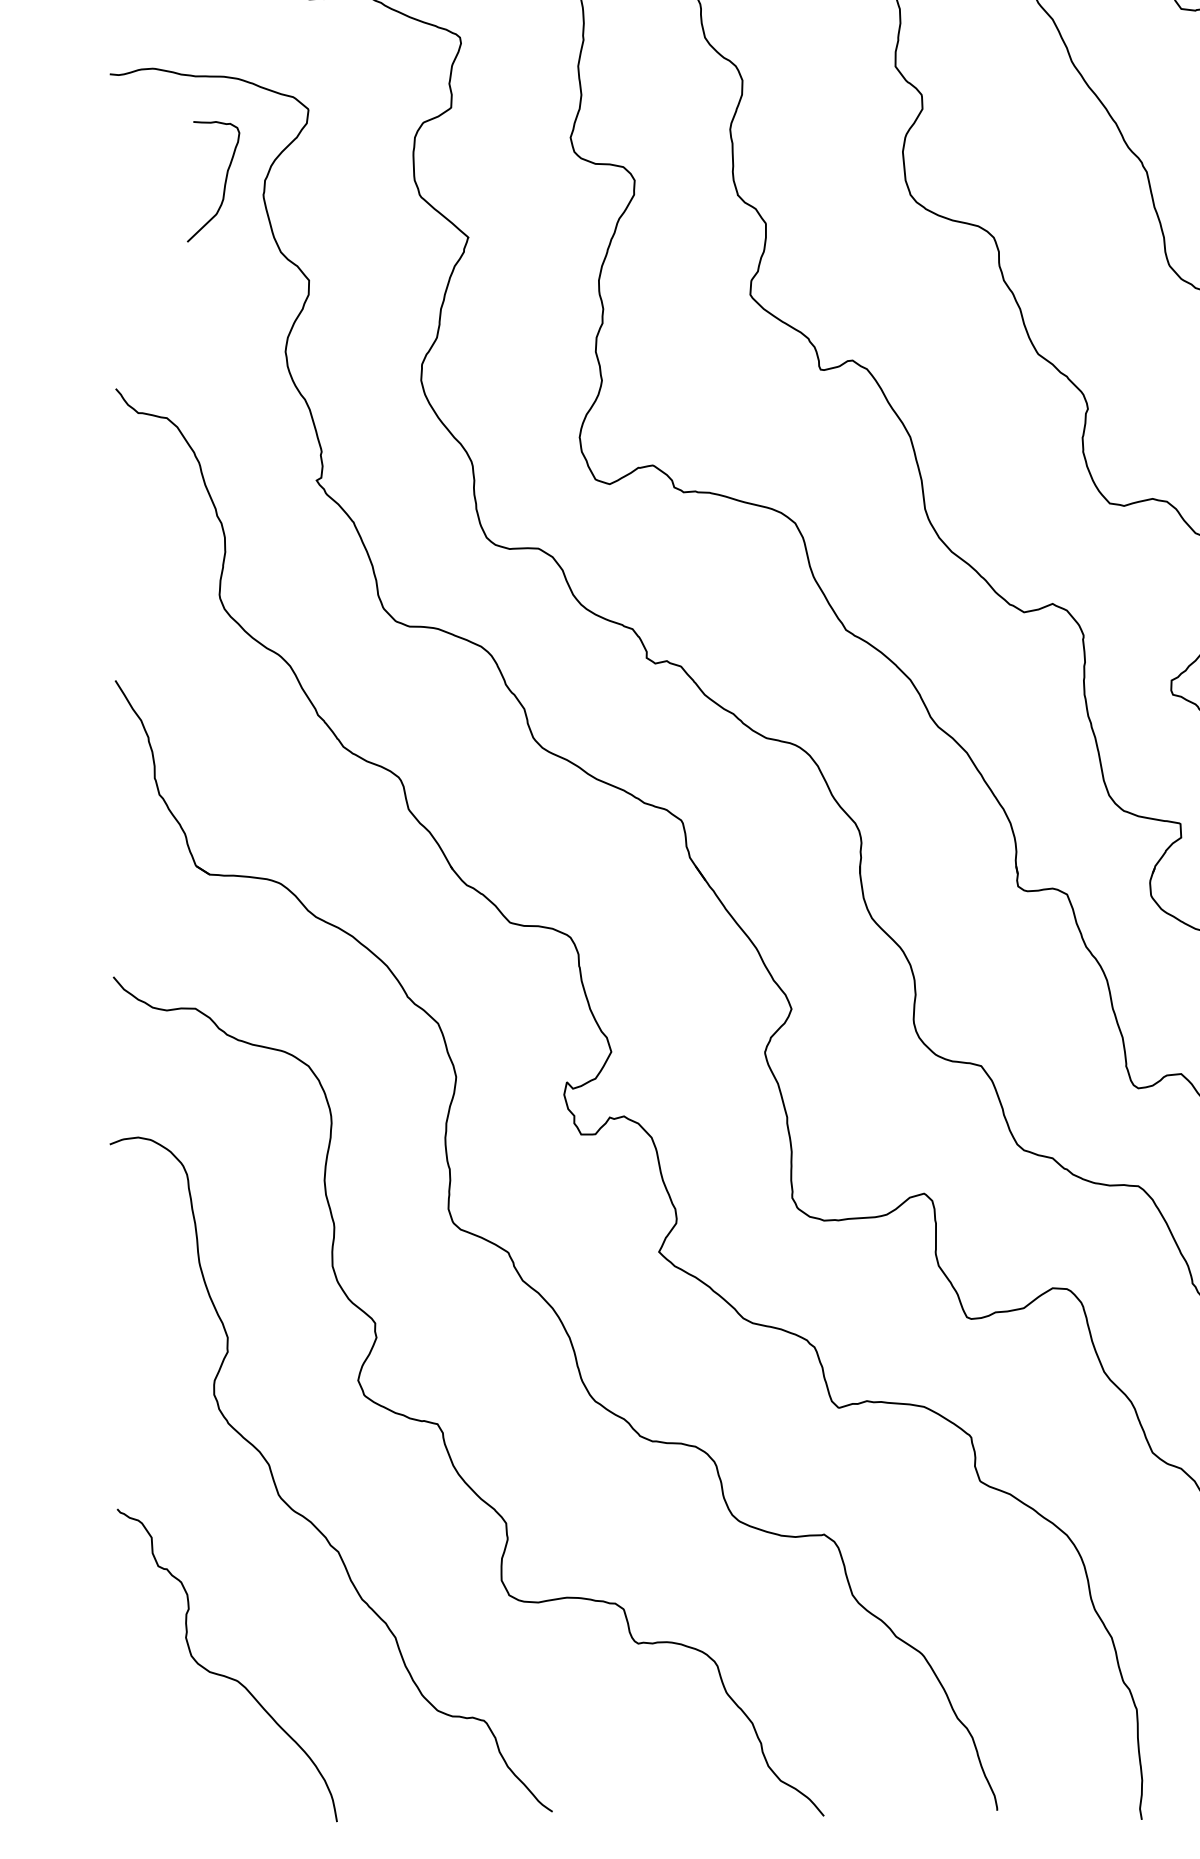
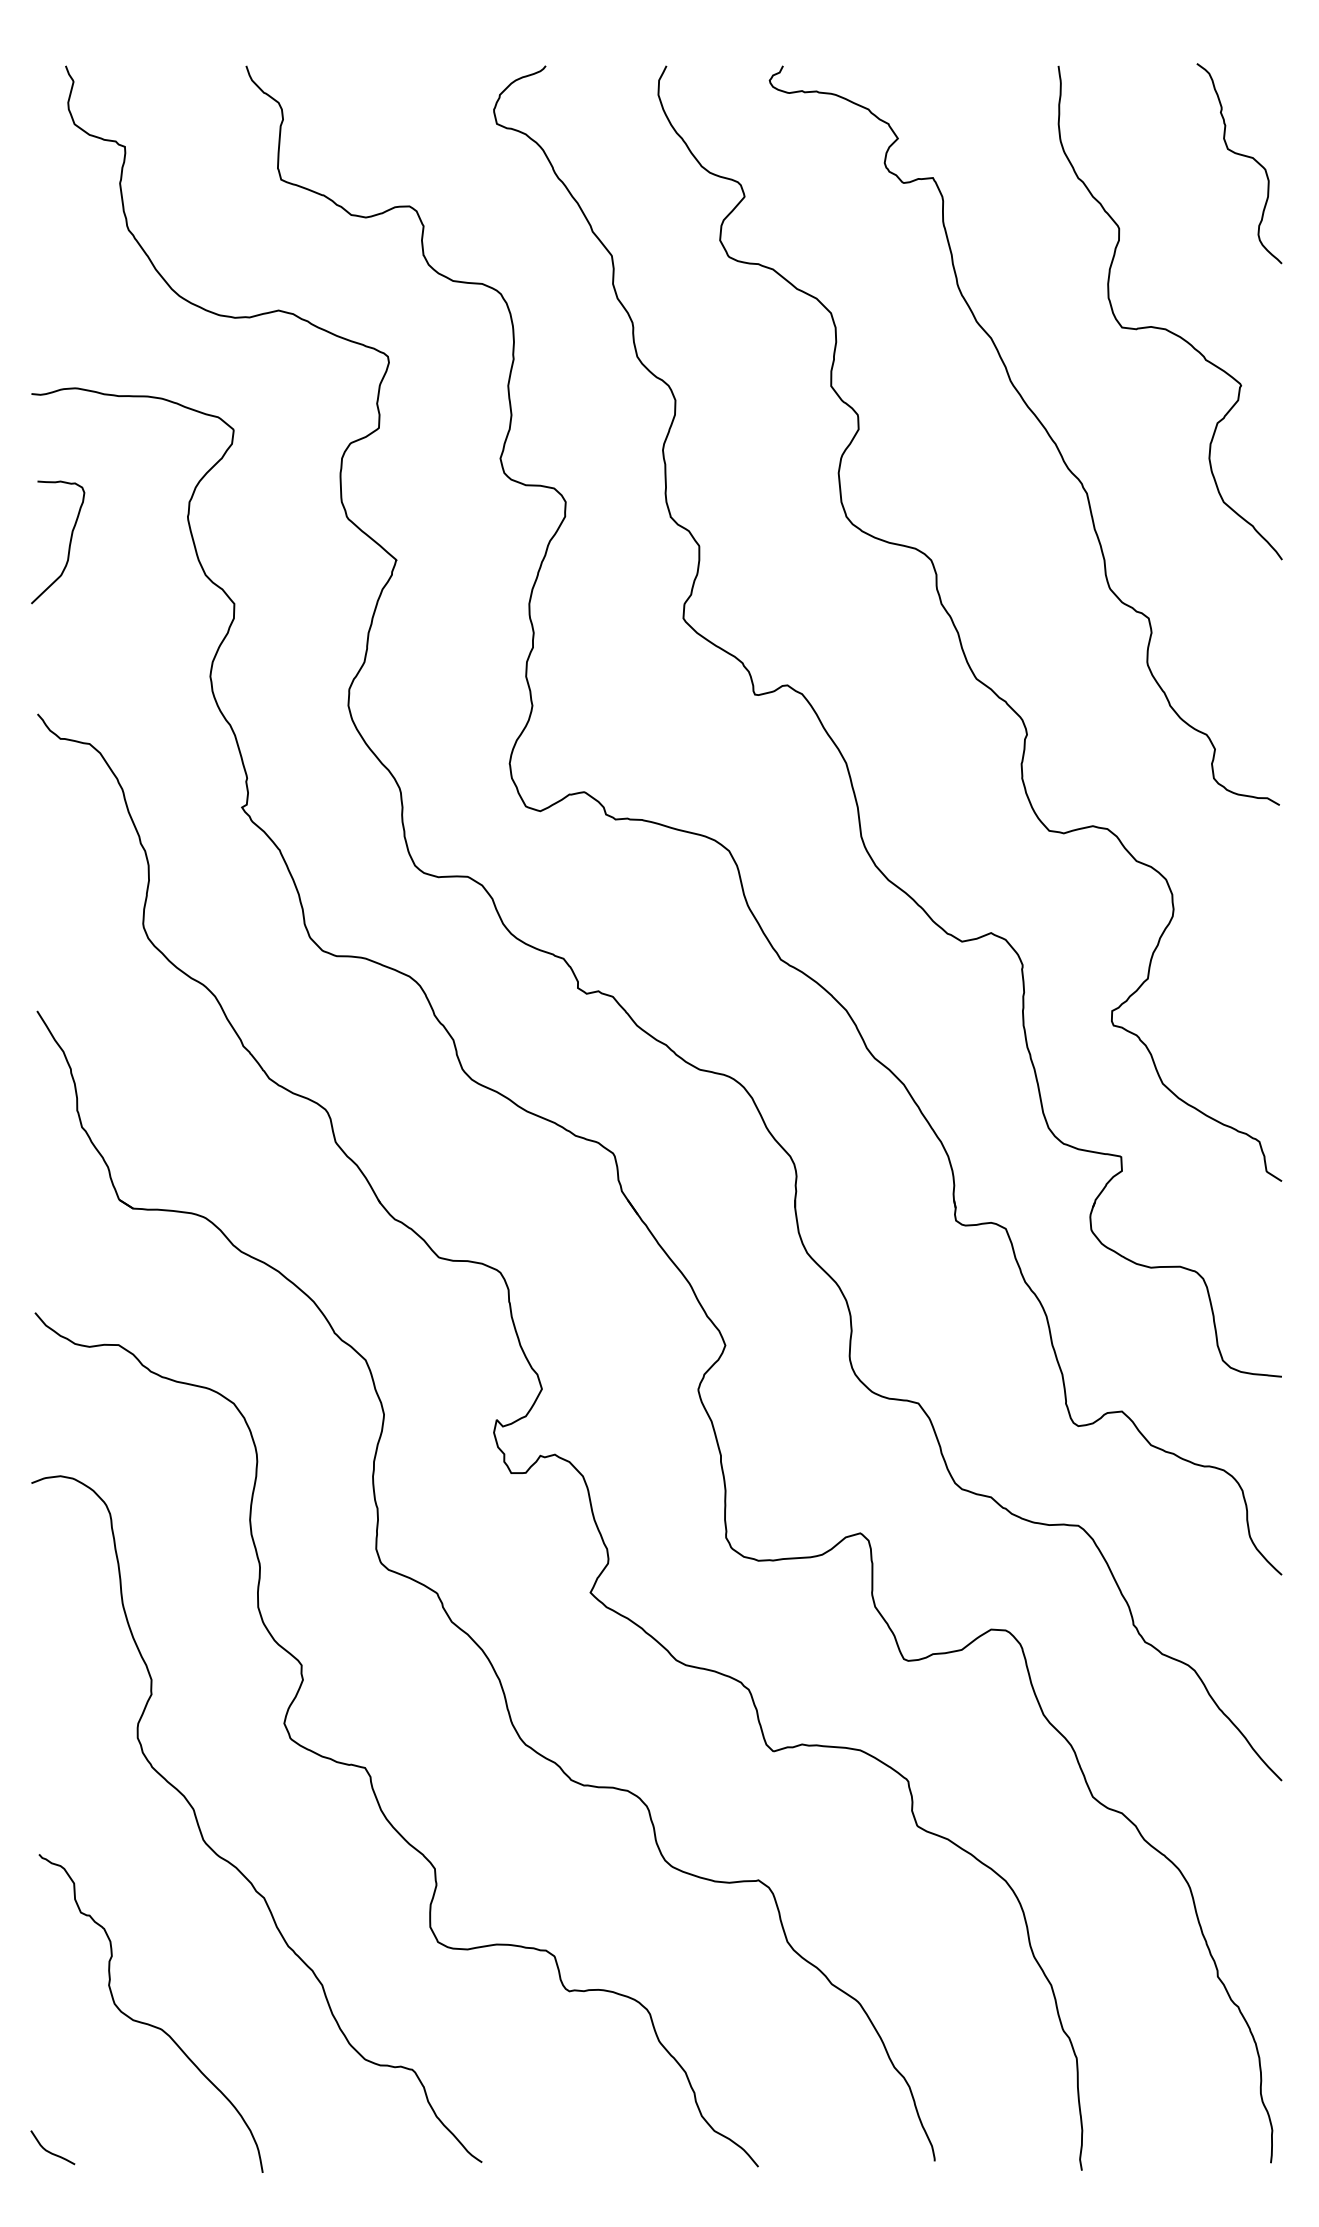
curve: (223, 185) -> (68, 546), moved
curve: (128, 1801) -> (50, 2151), added

